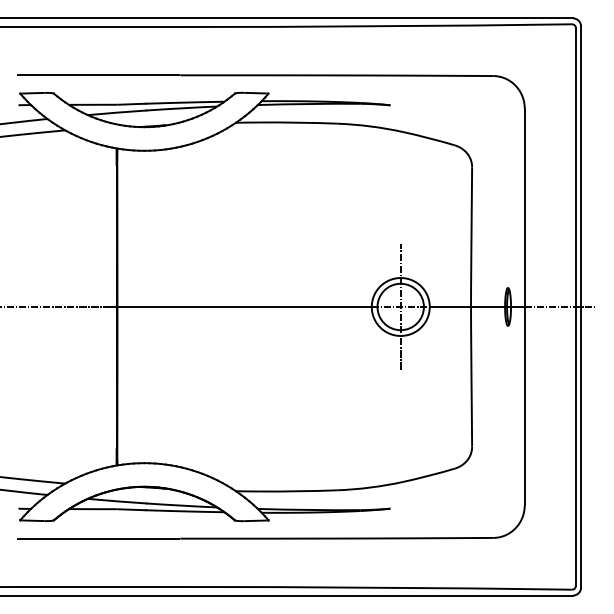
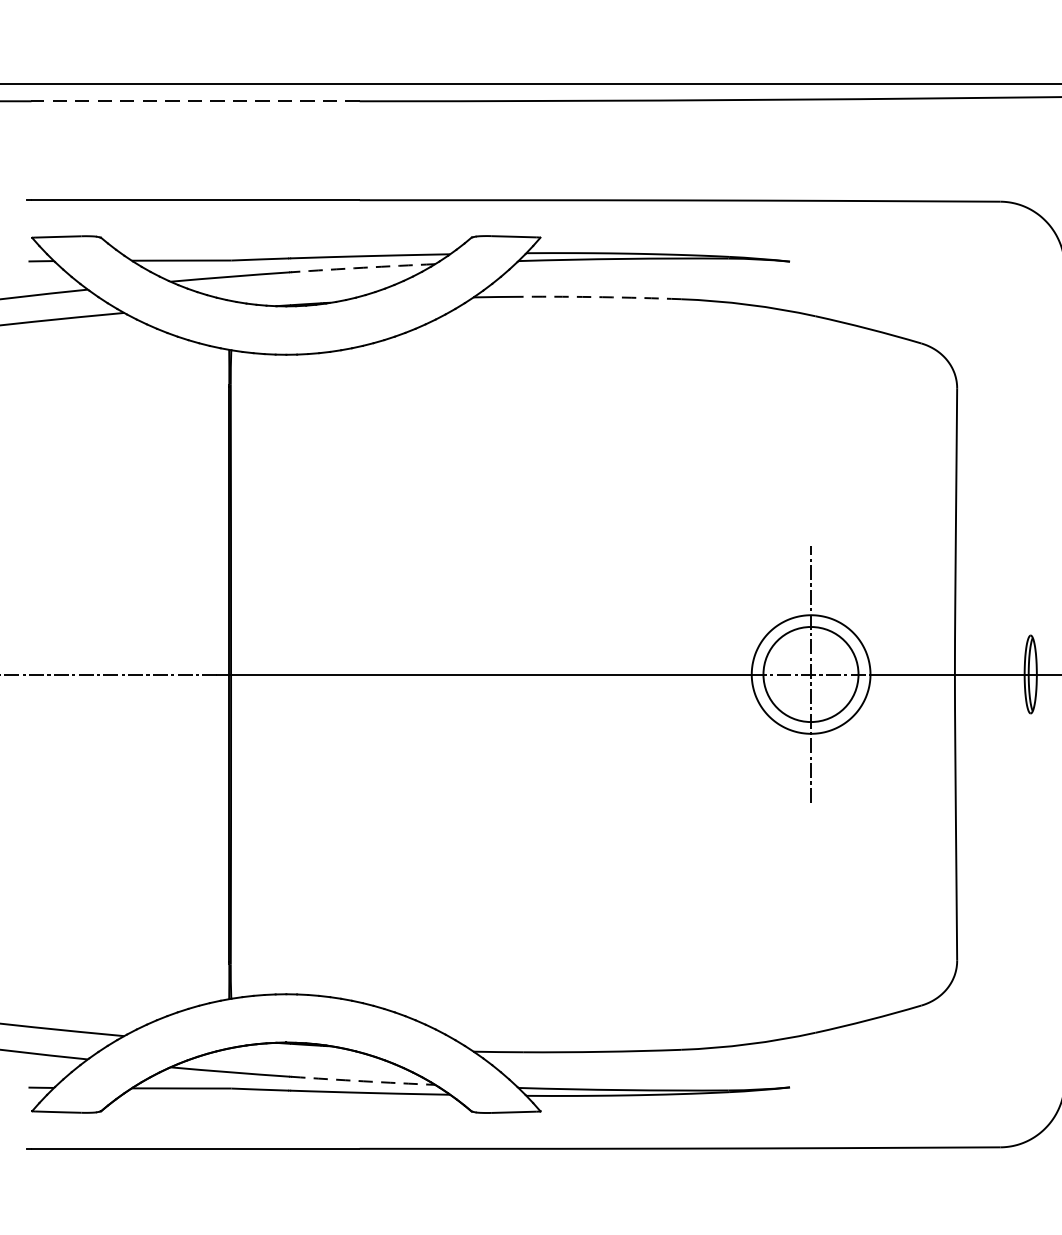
line: (99, 26) -> (194, 100), solid -> dashed
arc: (181, 108) -> (362, 268), solid -> dashed
arc: (298, 122) -> (601, 296), solid -> dashed
arc: (181, 505) -> (362, 1080), solid -> dashed

